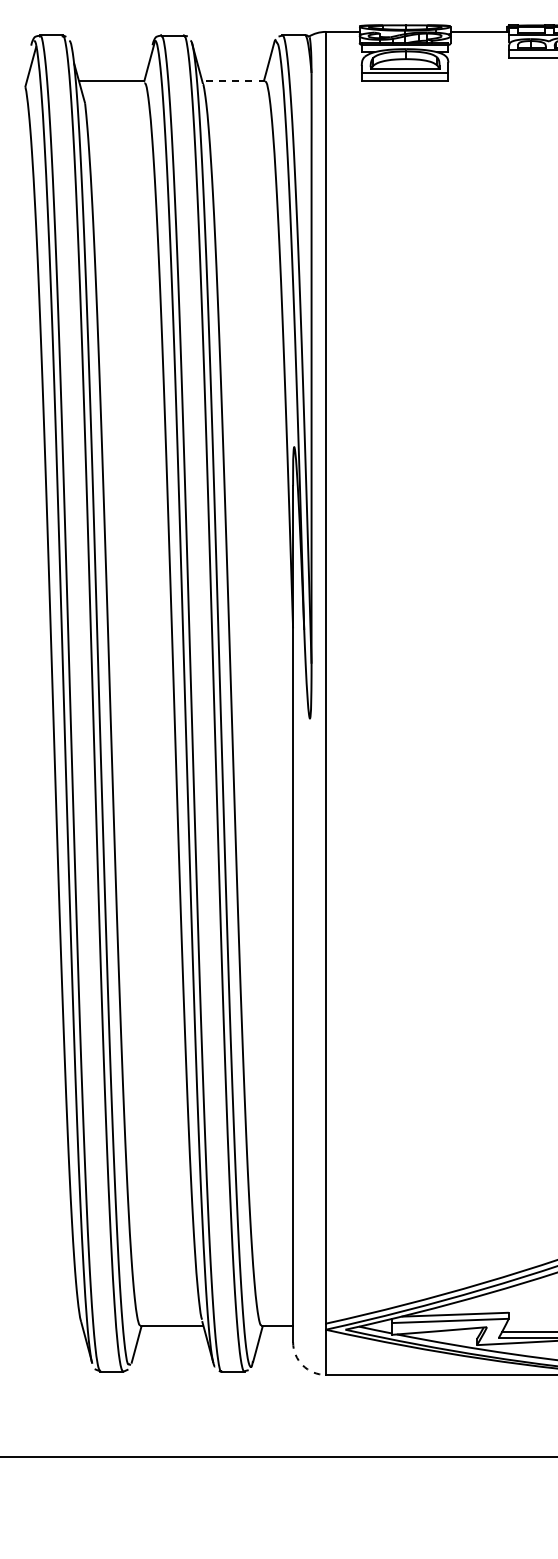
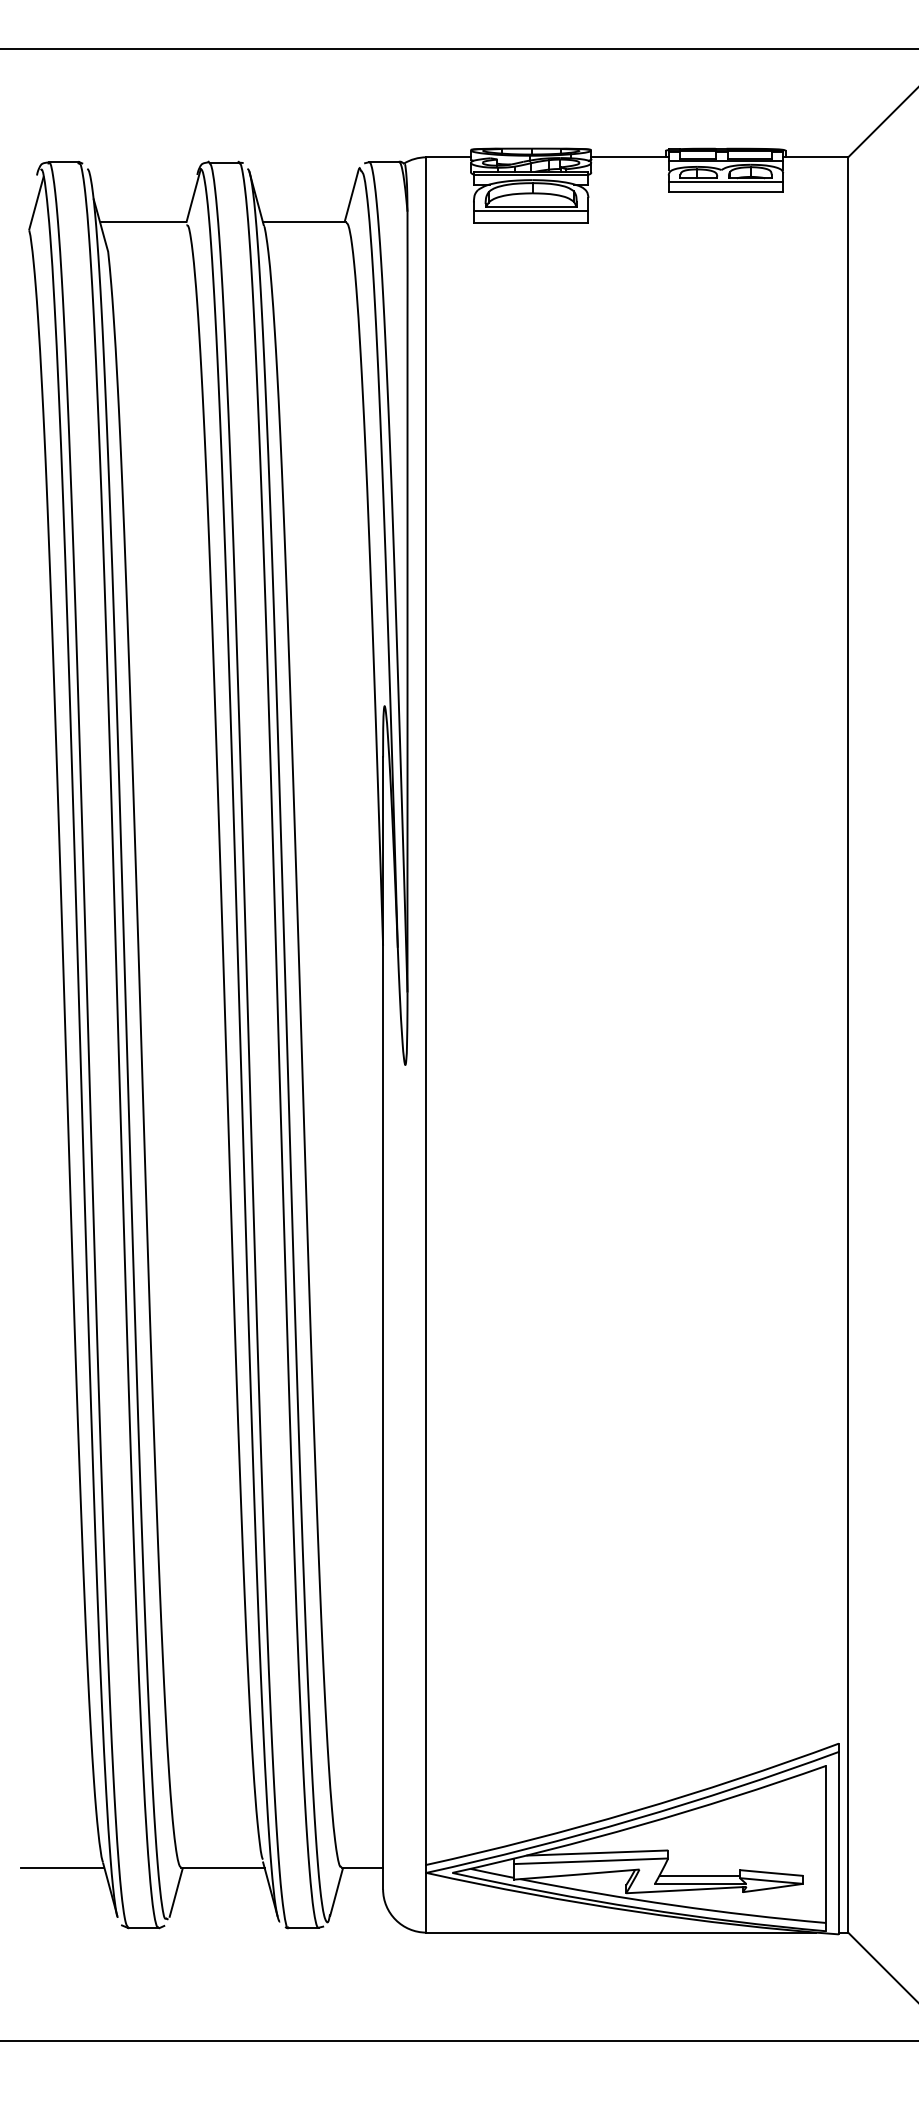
line: (233, 81) -> (304, 222), dashed -> solid
line: (50, 1325) -> (62, 1867), added
arc: (302, 1364) -> (395, 1919), dashed -> solid

